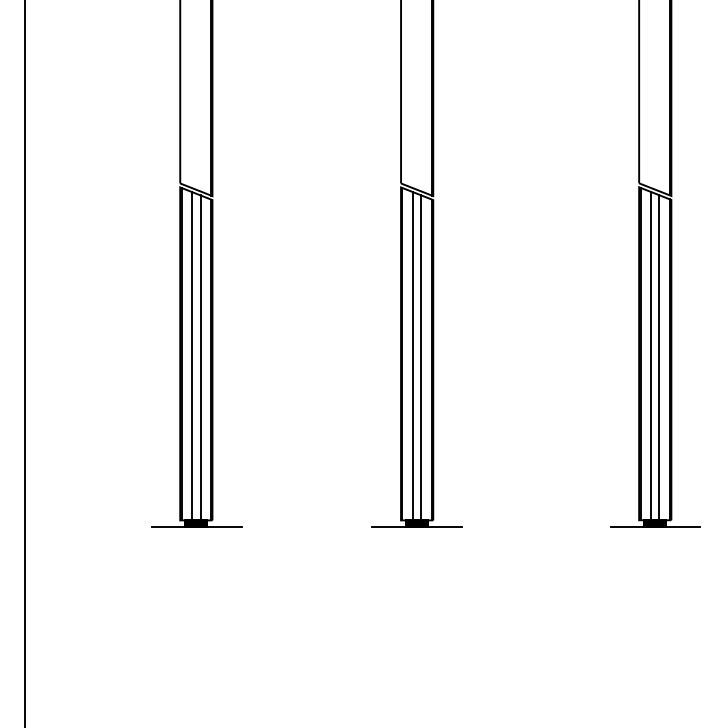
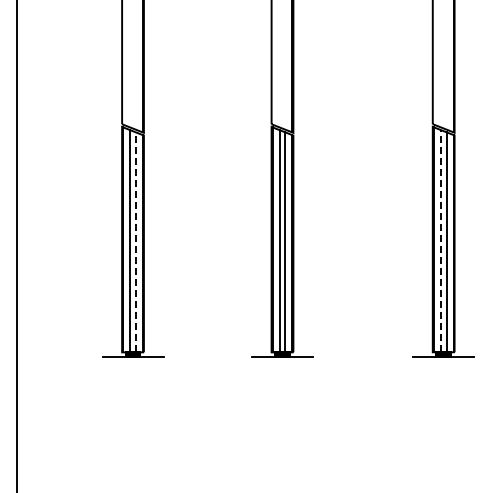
line: (650, 355) -> (440, 240), solid -> dashed
line: (200, 356) -> (135, 241), solid -> dashed

